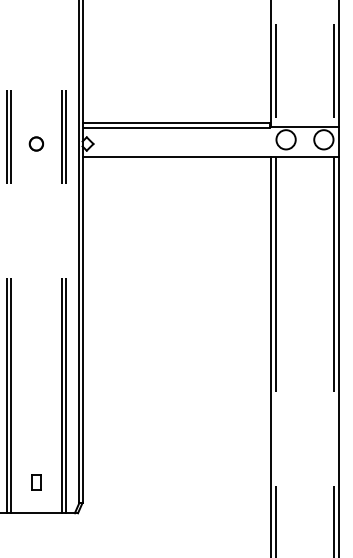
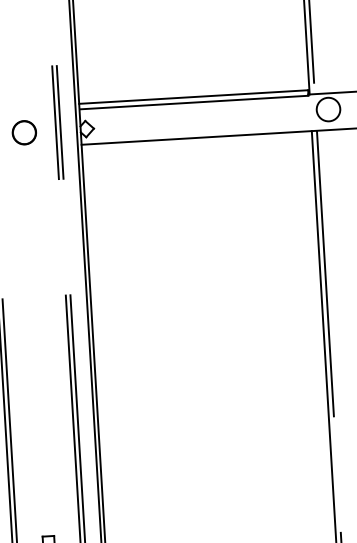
circle: (36, 143) -> (24, 132), size x1.43

